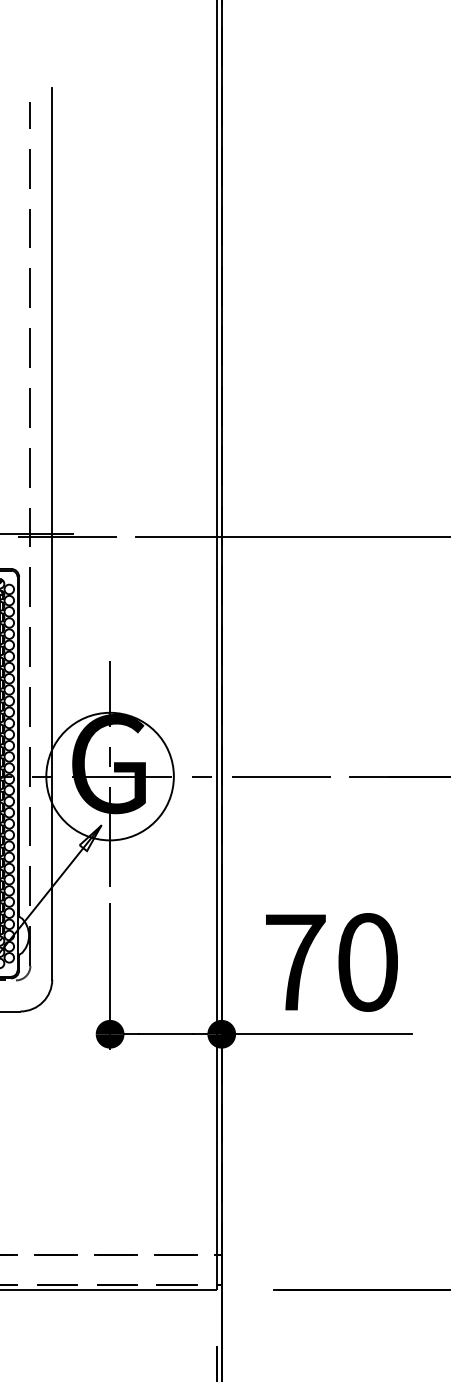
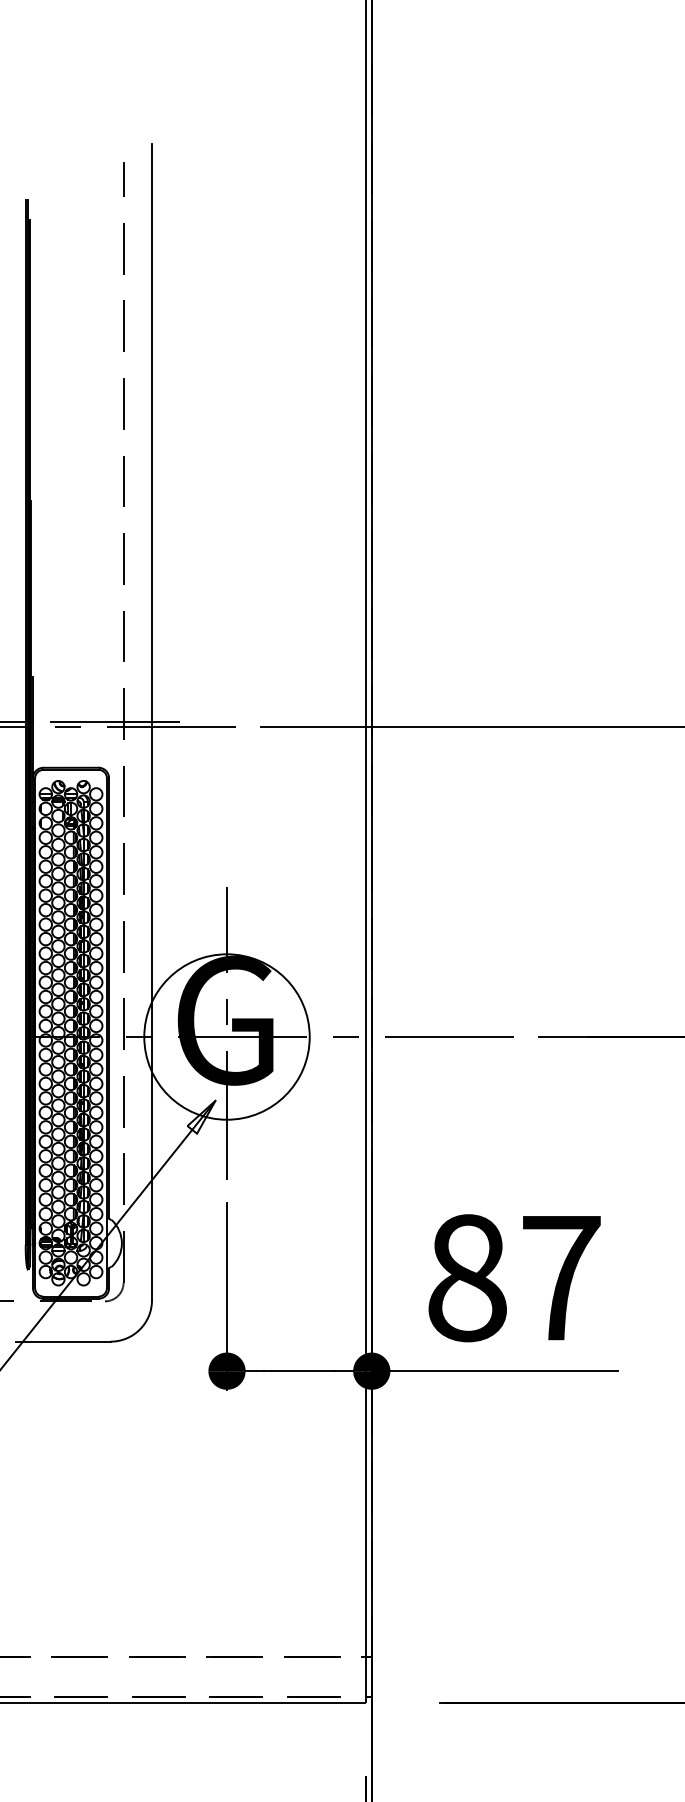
text: (331, 962) -> (514, 1277), 70 -> 87

